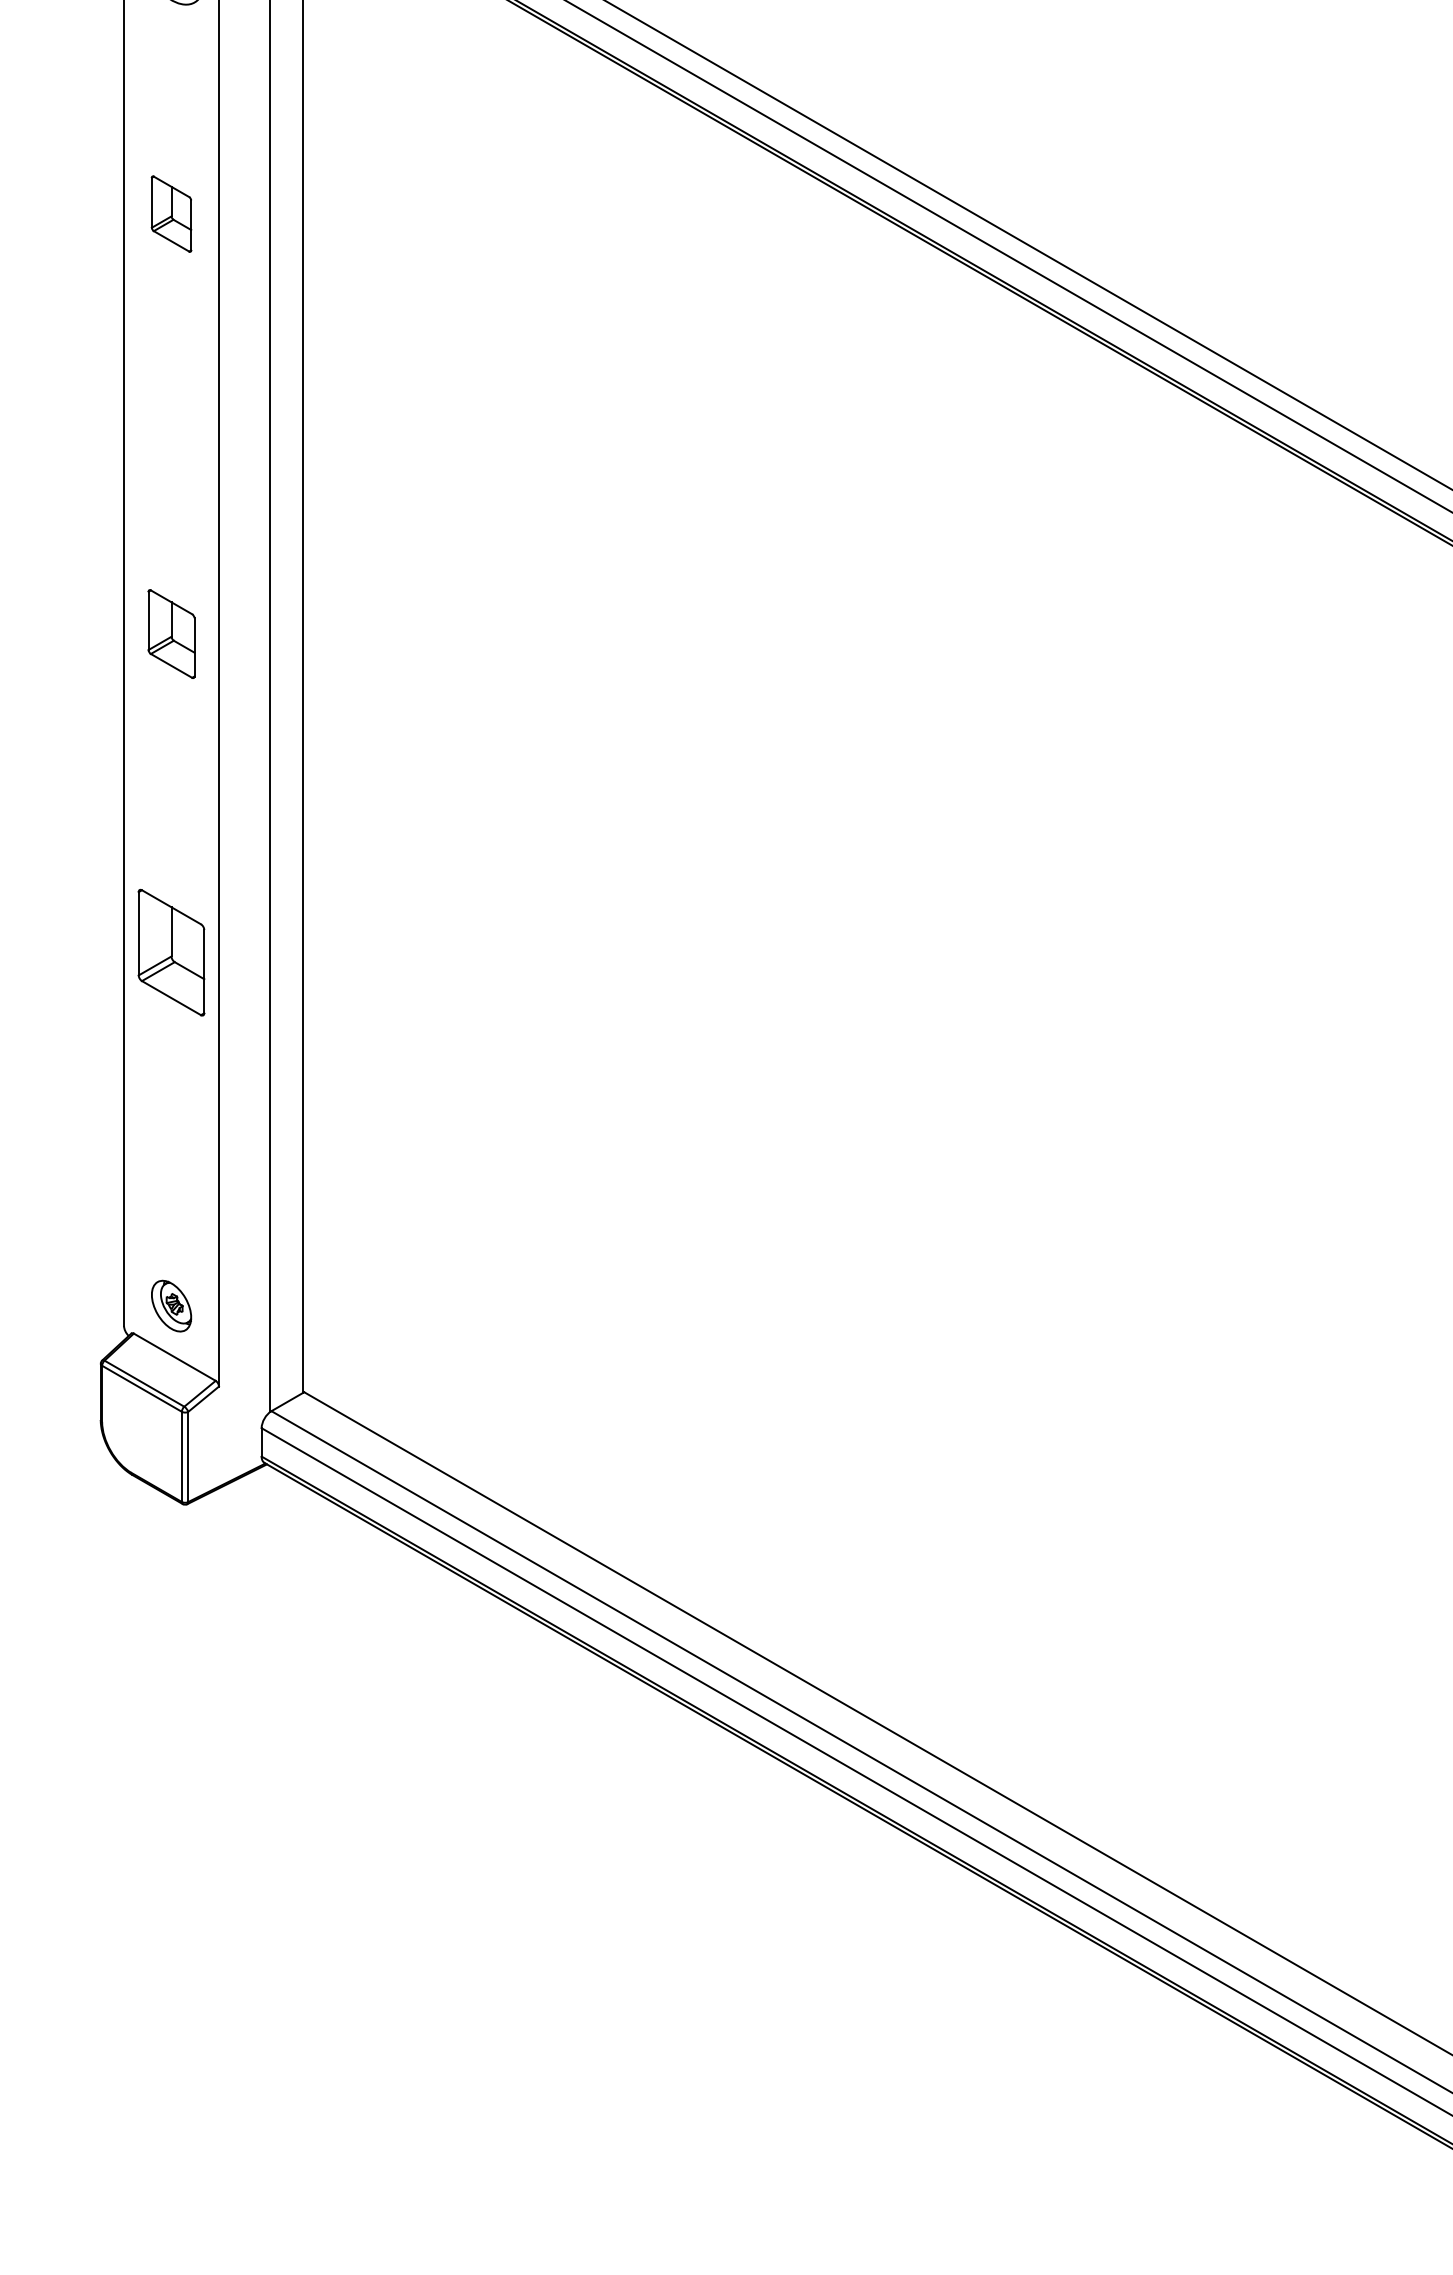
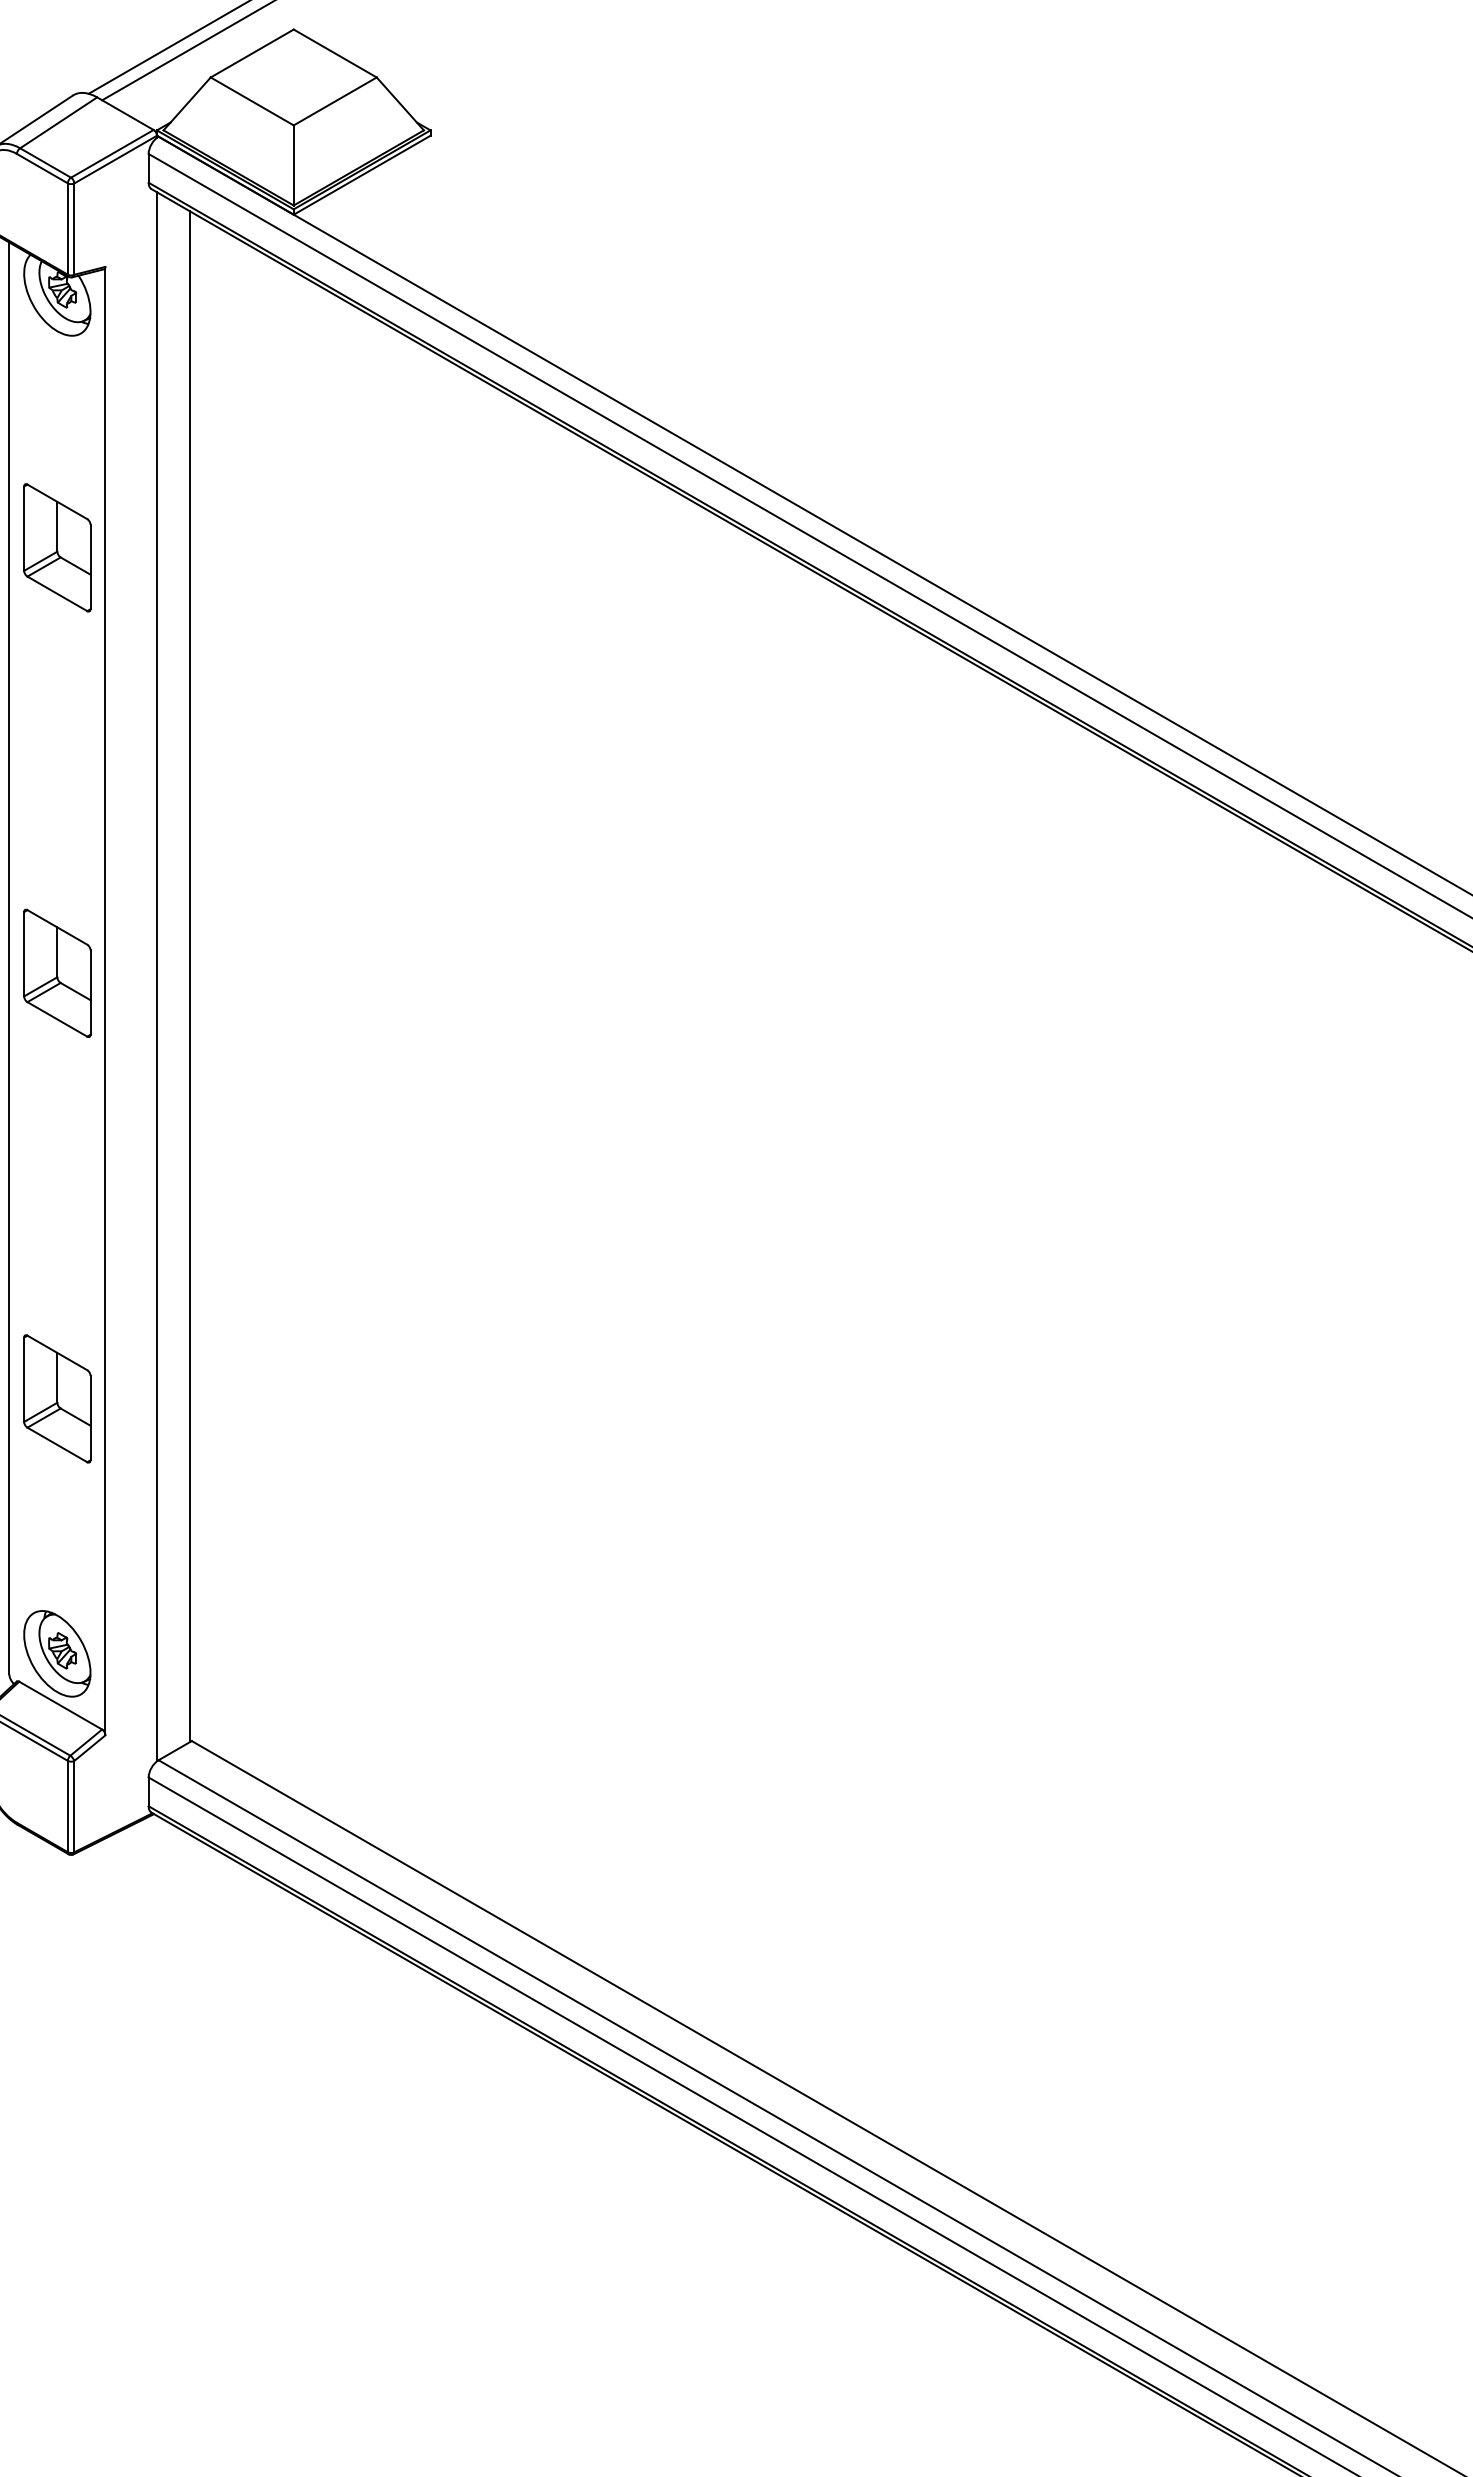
part: (171, 213) -> (57, 547), size x1.67
part: (171, 633) -> (57, 972), size x1.43
part: (171, 952) -> (57, 1398), moved
part: (171, 1305) -> (57, 1653), size x1.67

